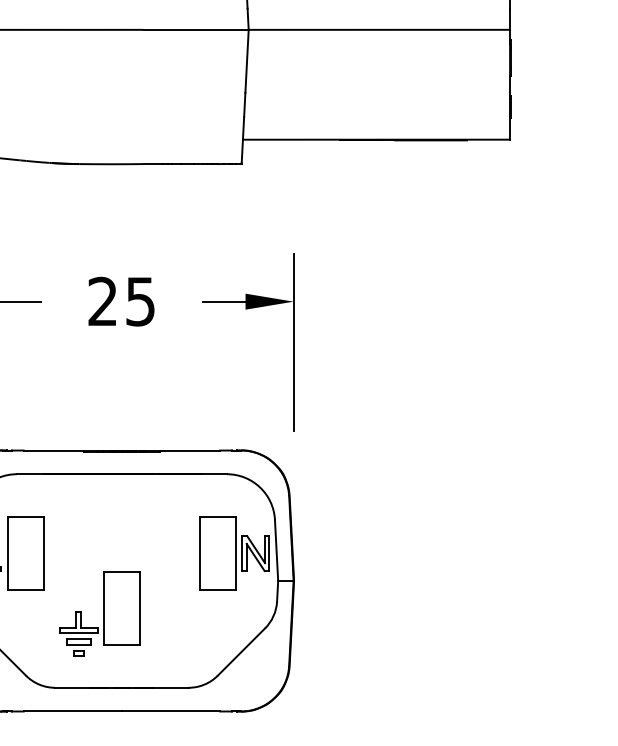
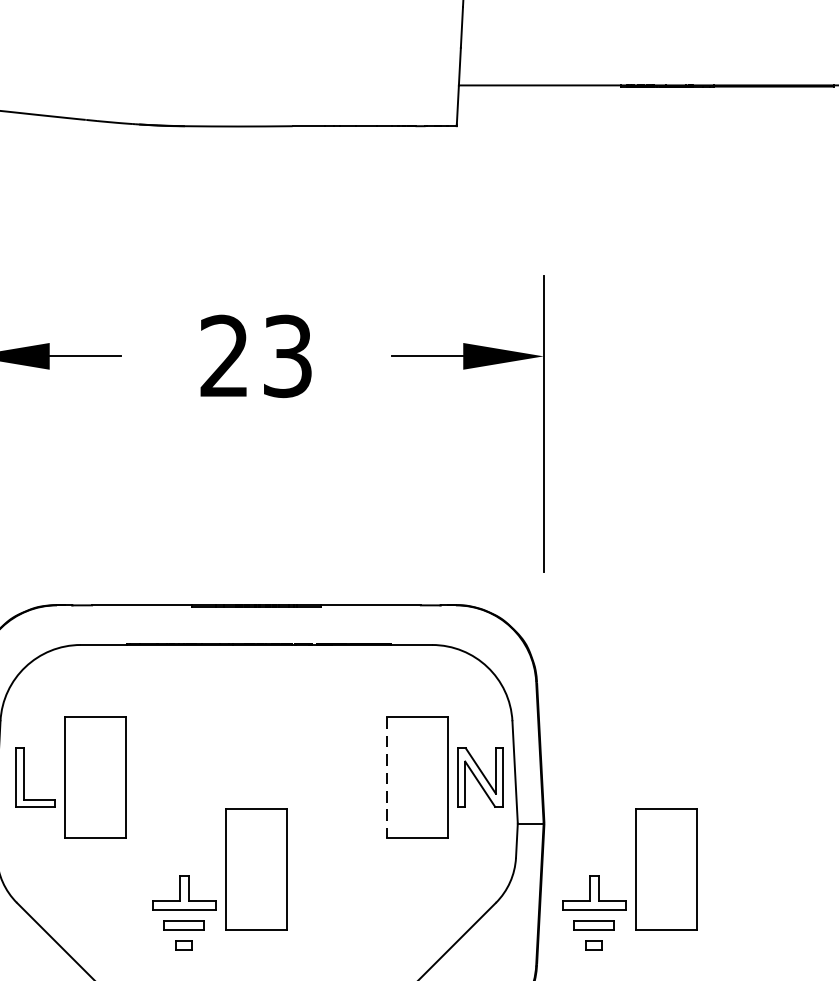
text: (140, 300) -> (287, 354), 25 -> 23
line: (199, 554) -> (386, 779), solid -> dashed
part: (344, 613) -> (628, 877), added

